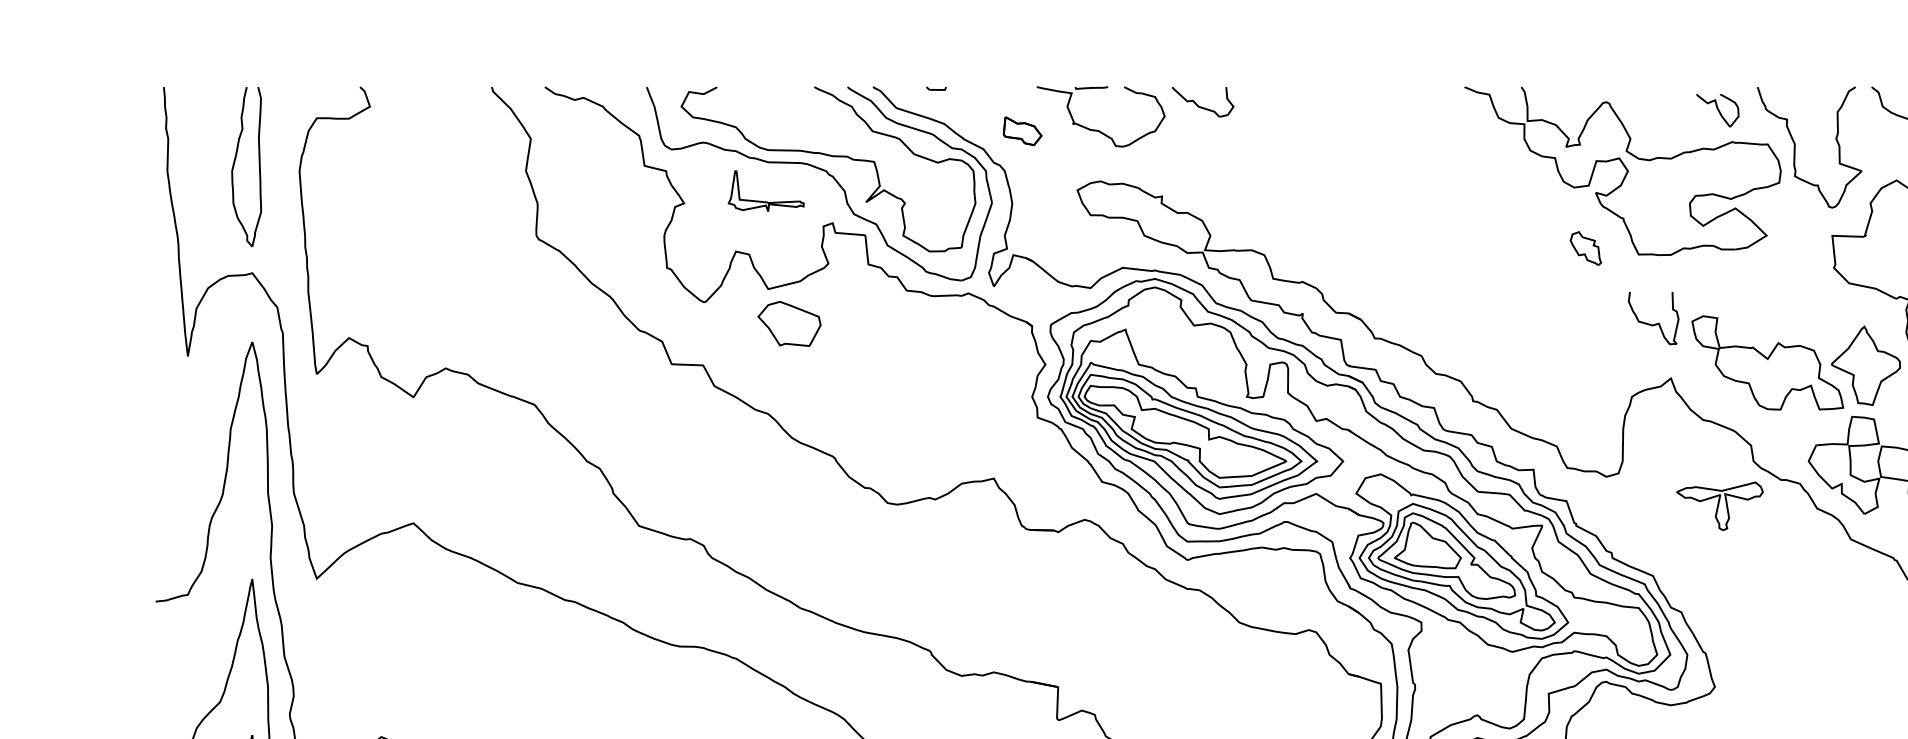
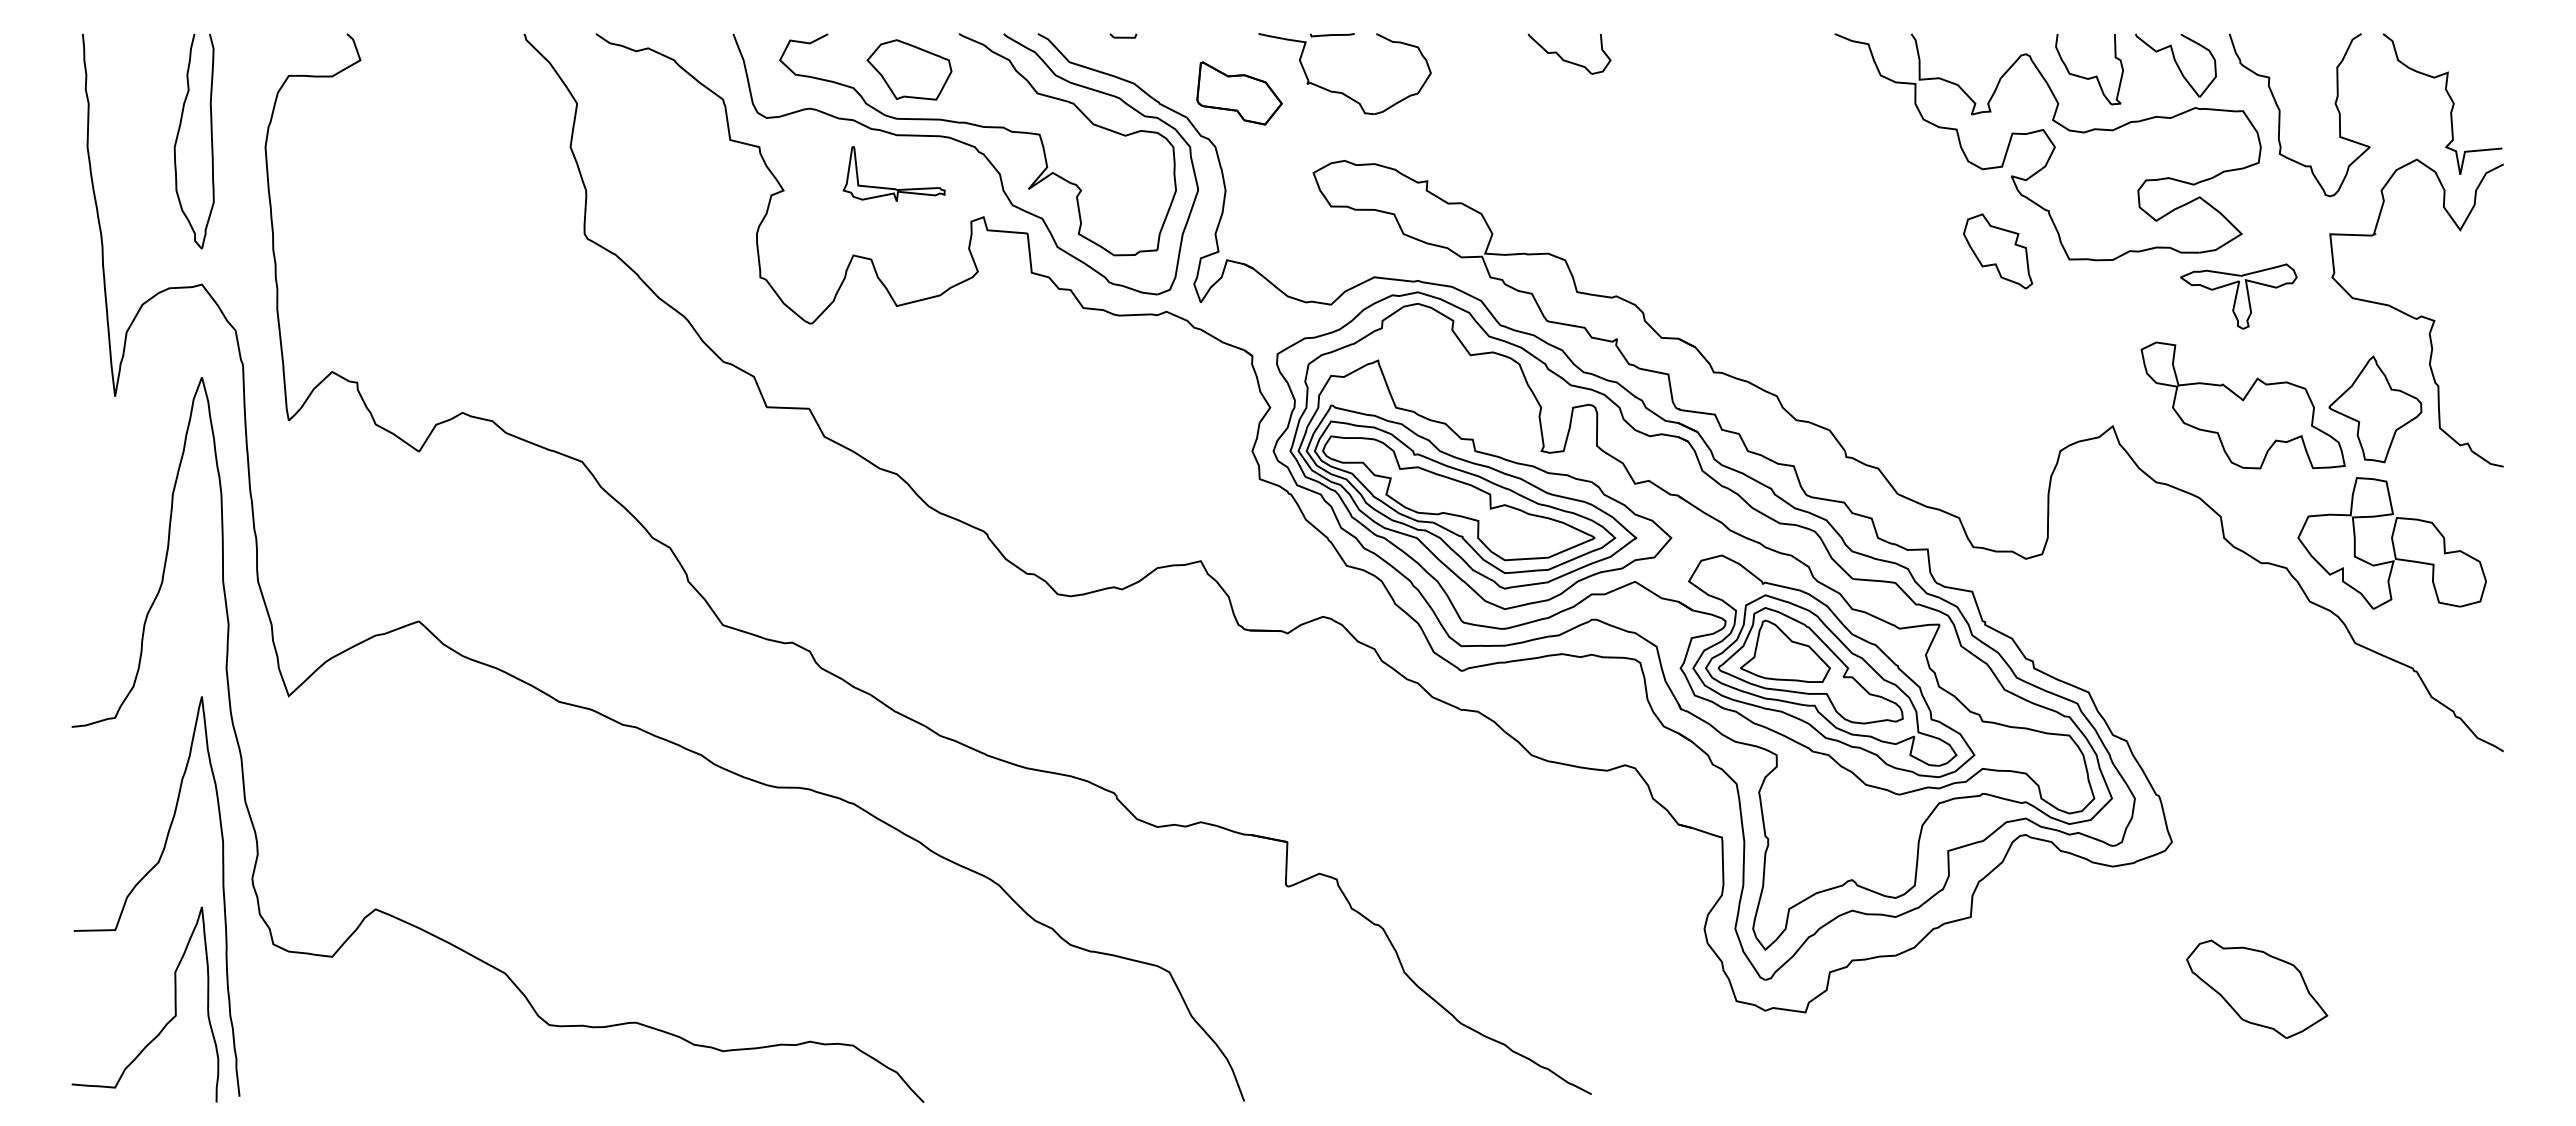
part: (1202, 106) -> (1568, 60), moved
part: (1717, 110) -> (2175, 65), size x1.43
part: (1022, 131) -> (1239, 93), size x1.67
part: (1586, 248) -> (1998, 251), size x1.67
part: (789, 323) -> (909, 69), moved
curve: (1655, 323) -> (2092, 76), moved
part: (1719, 506) -> (2238, 296), moved

